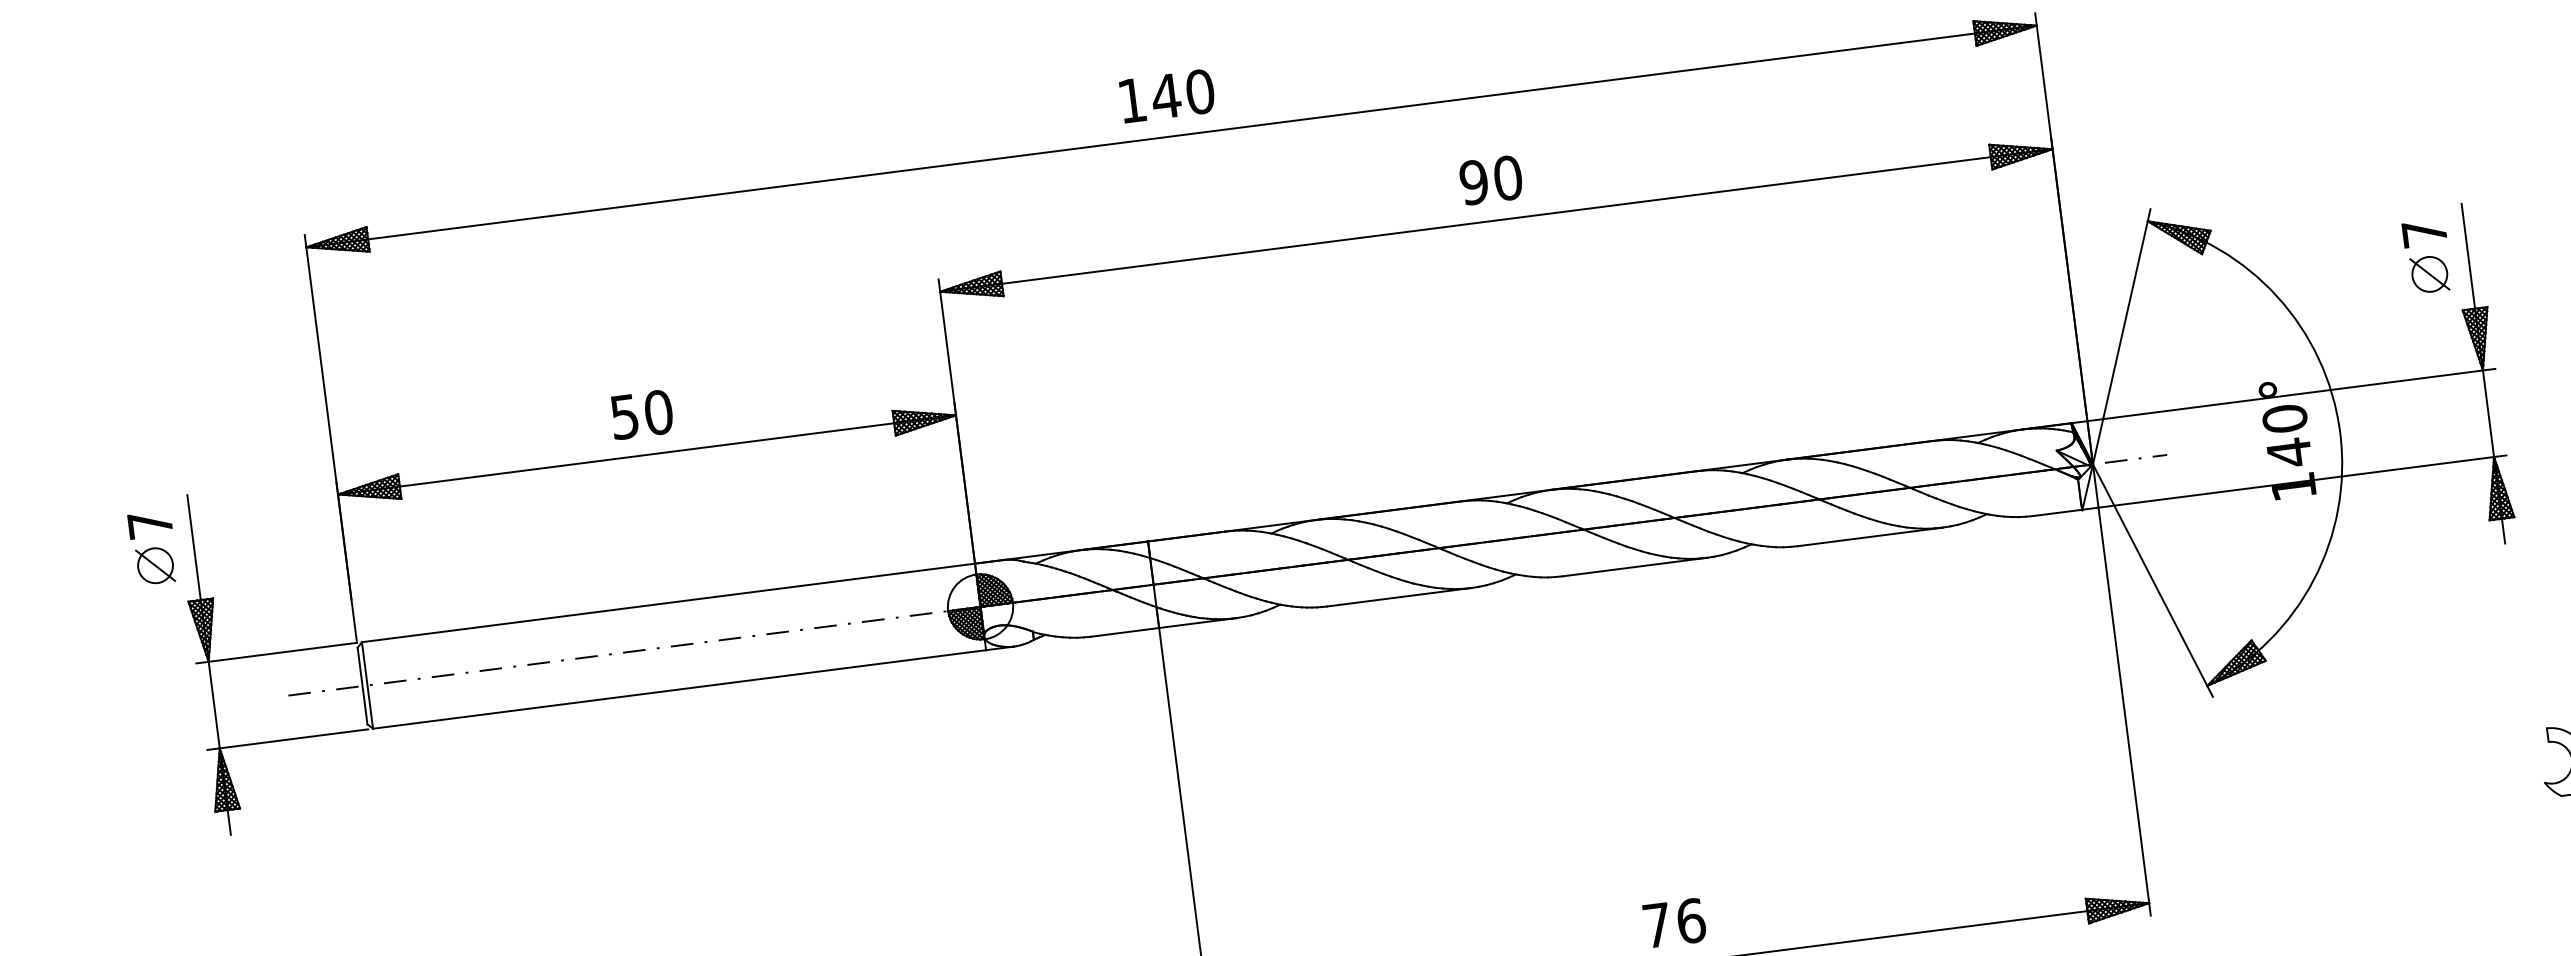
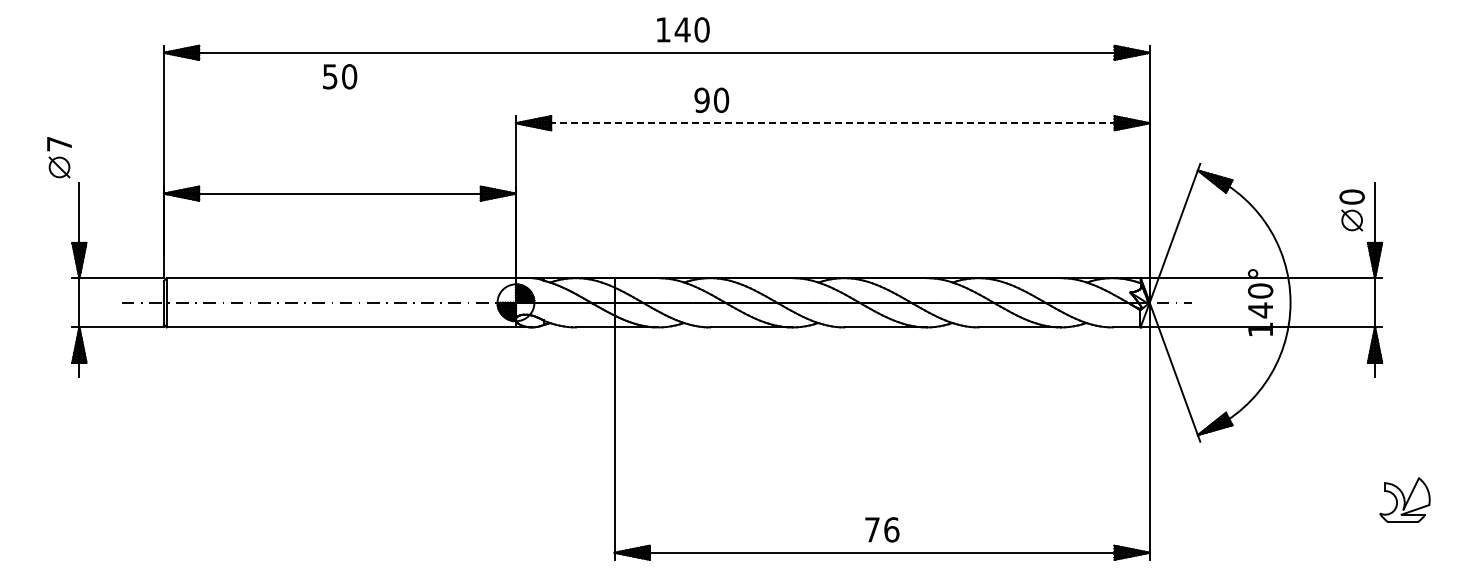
text: (1167, 95) -> (683, 29), moved
text: (1490, 180) -> (711, 100), moved
line: (1495, 221) -> (832, 123), solid -> dashed
text: (2423, 232) -> (1351, 196), 7 -> 0
text: (642, 414) -> (340, 76), moved
part: (153, 548) -> (59, 157), moved

